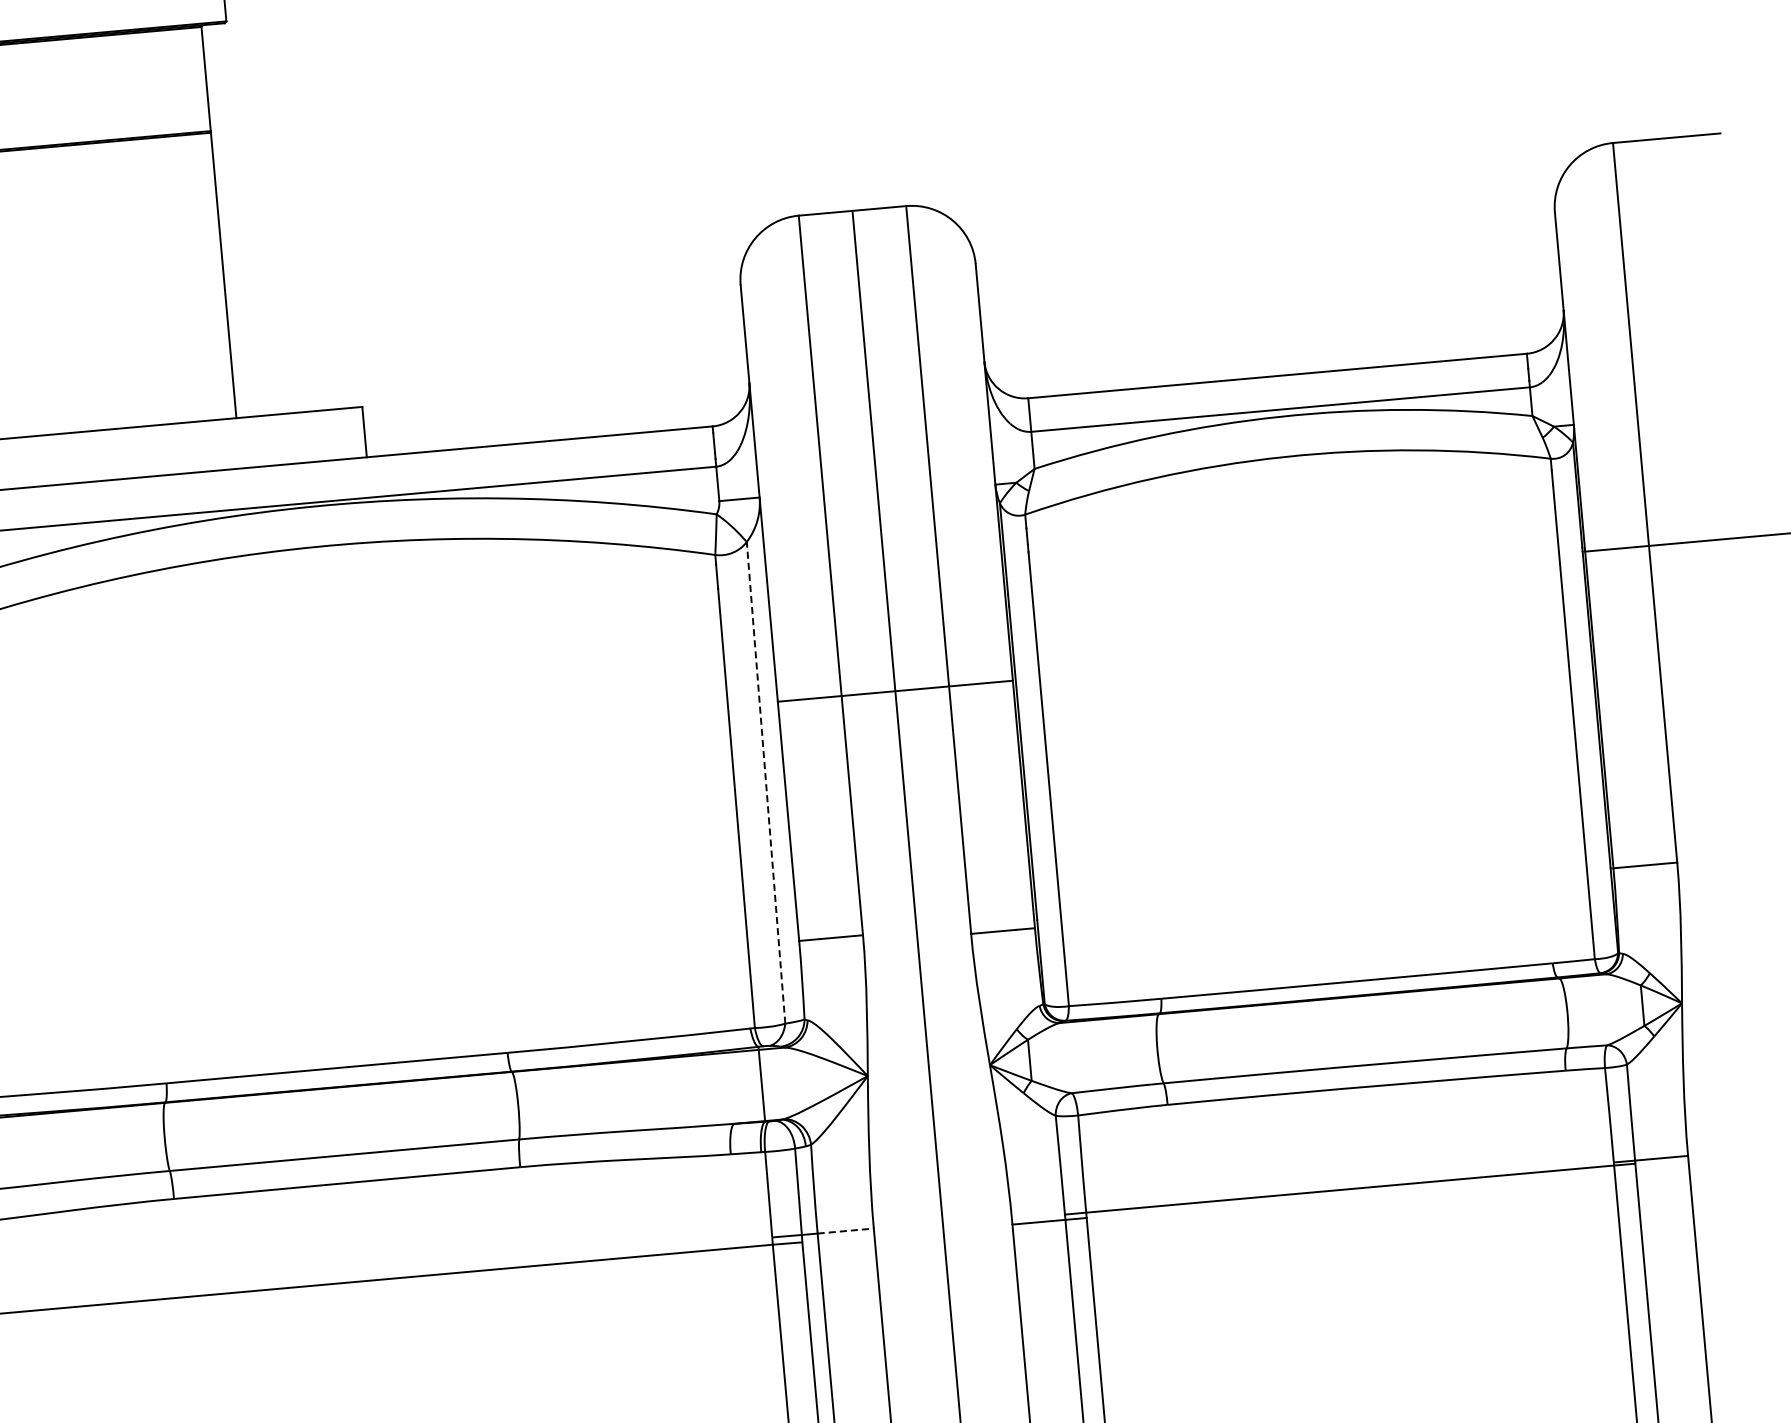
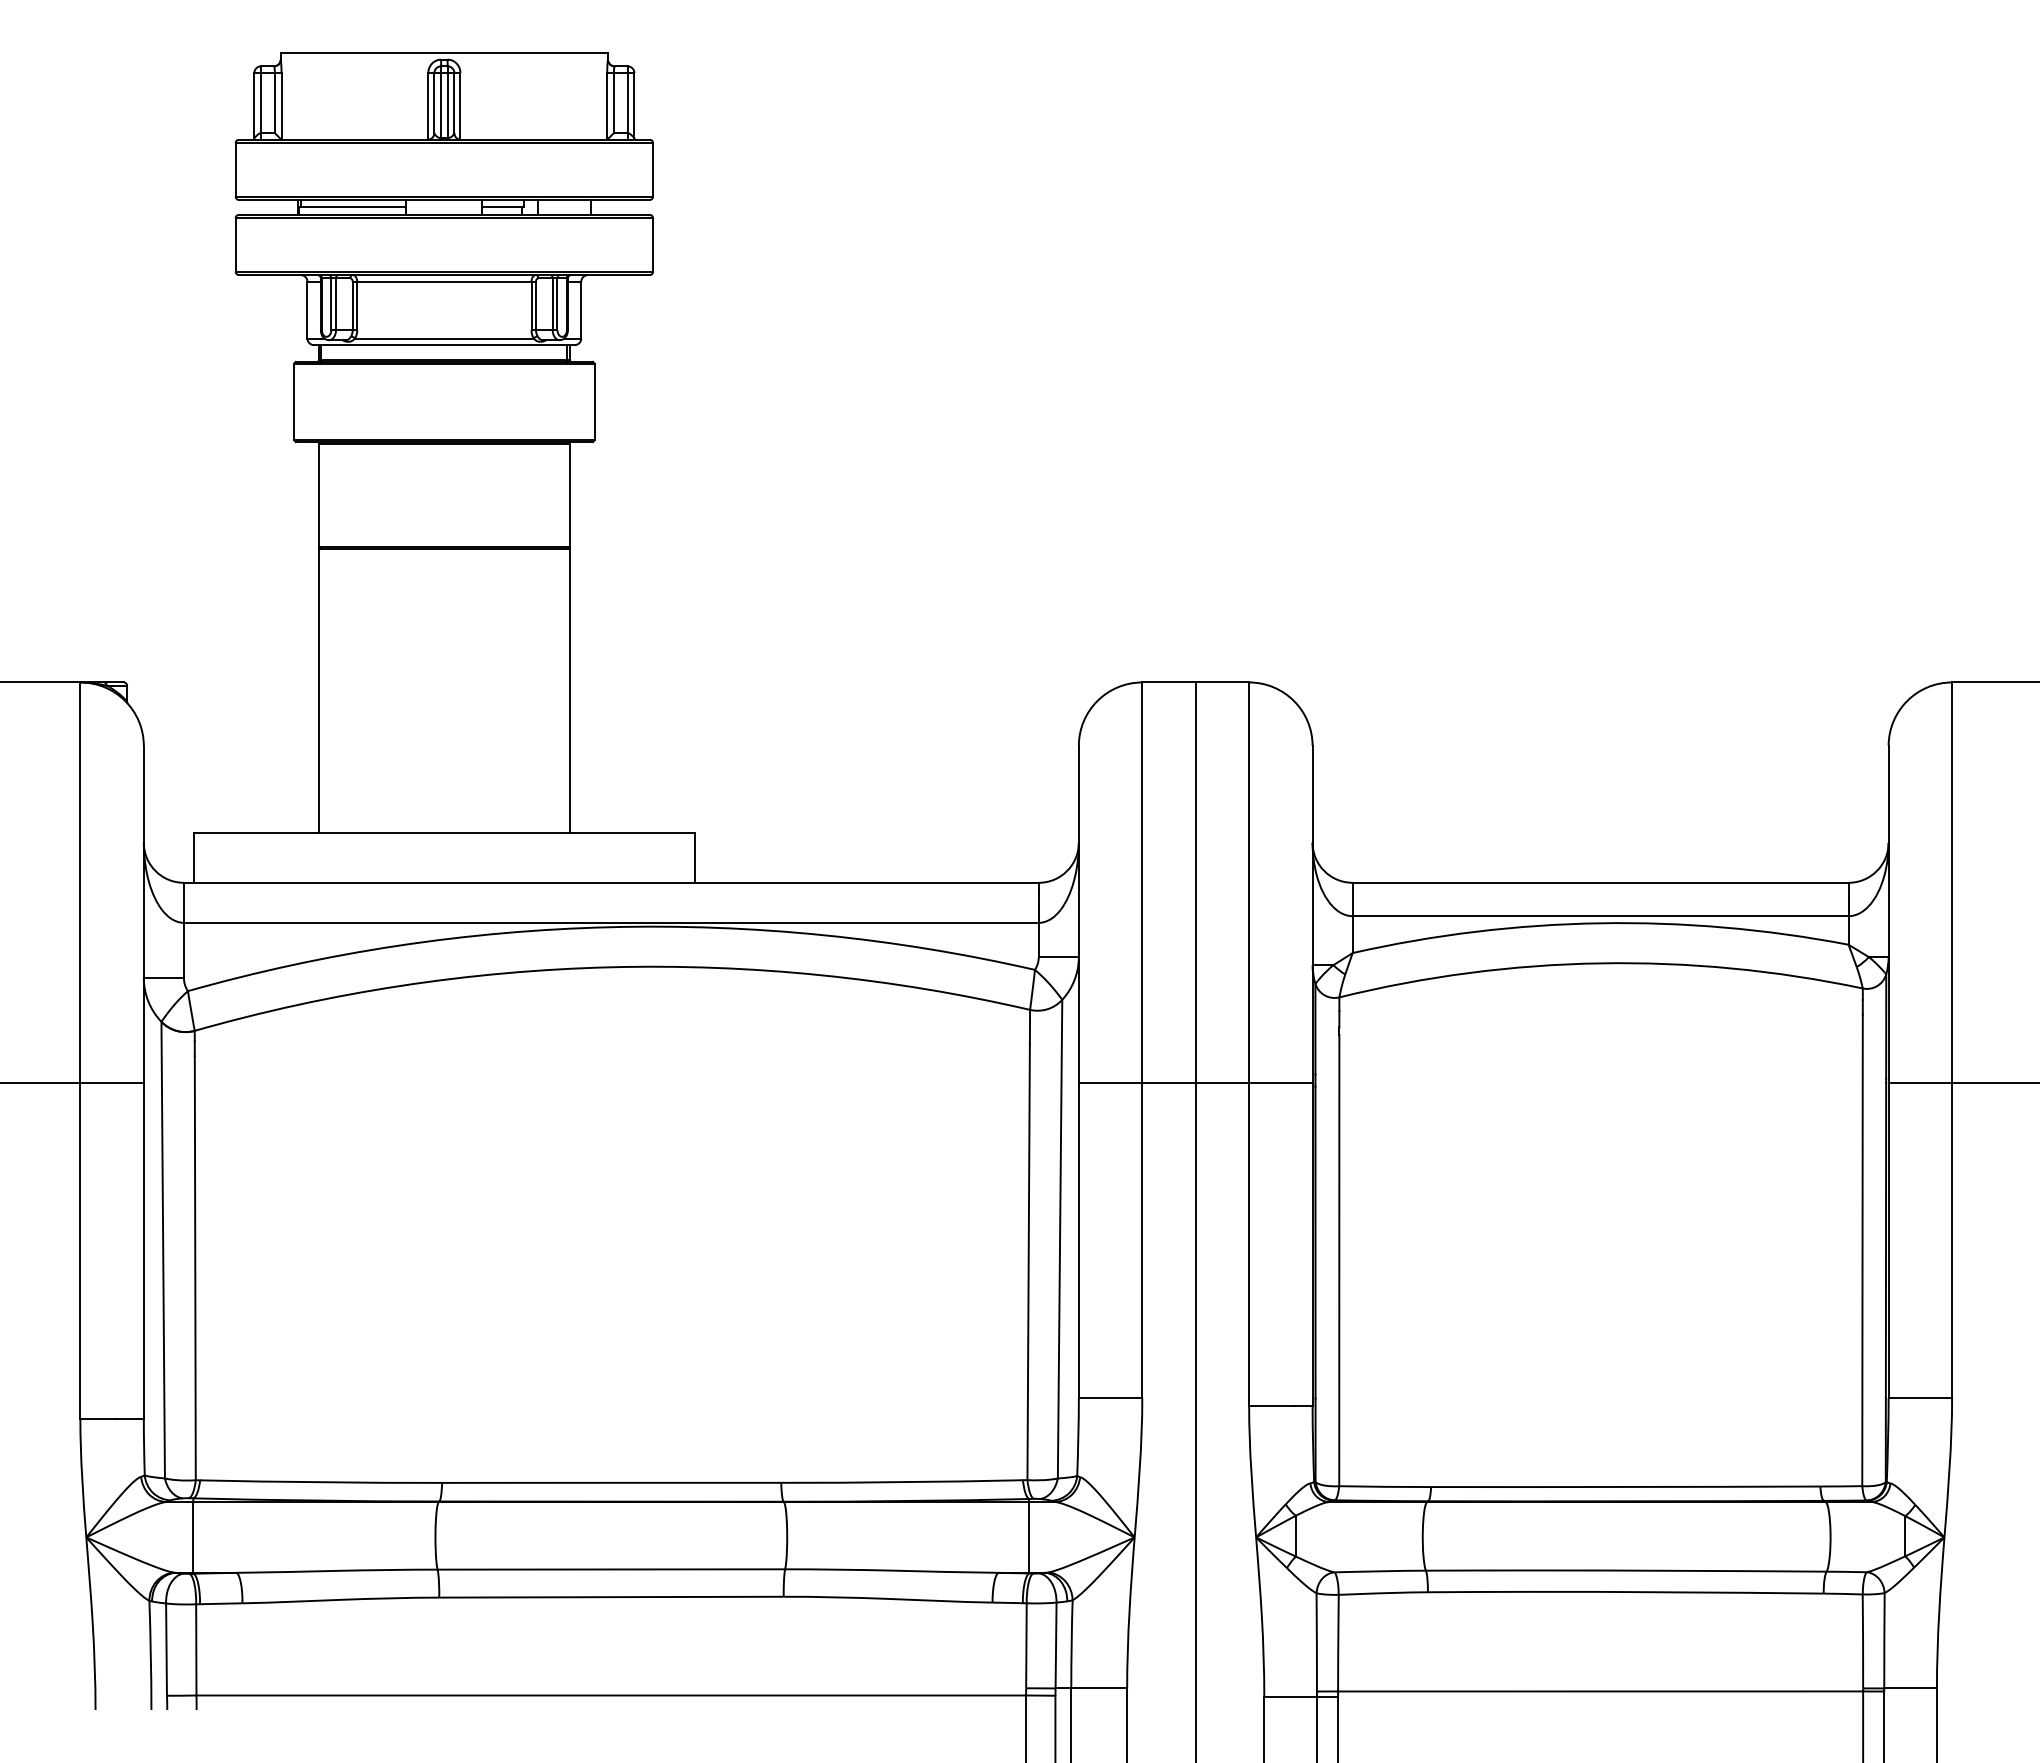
line: (895, 691) -> (1195, 1083), moved
line: (766, 782) -> (1060, 1238), dashed -> solid
line: (846, 1231) -> (1099, 1688), dashed -> solid

